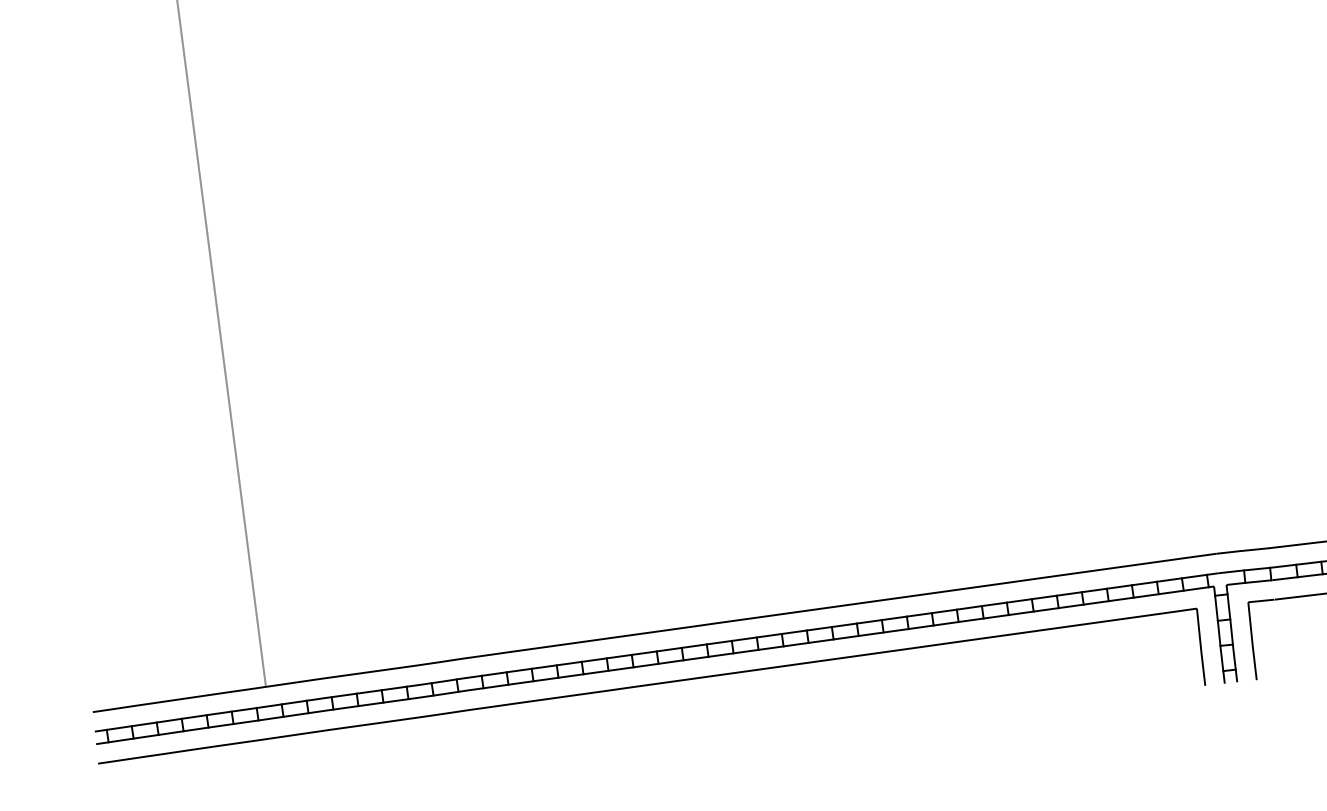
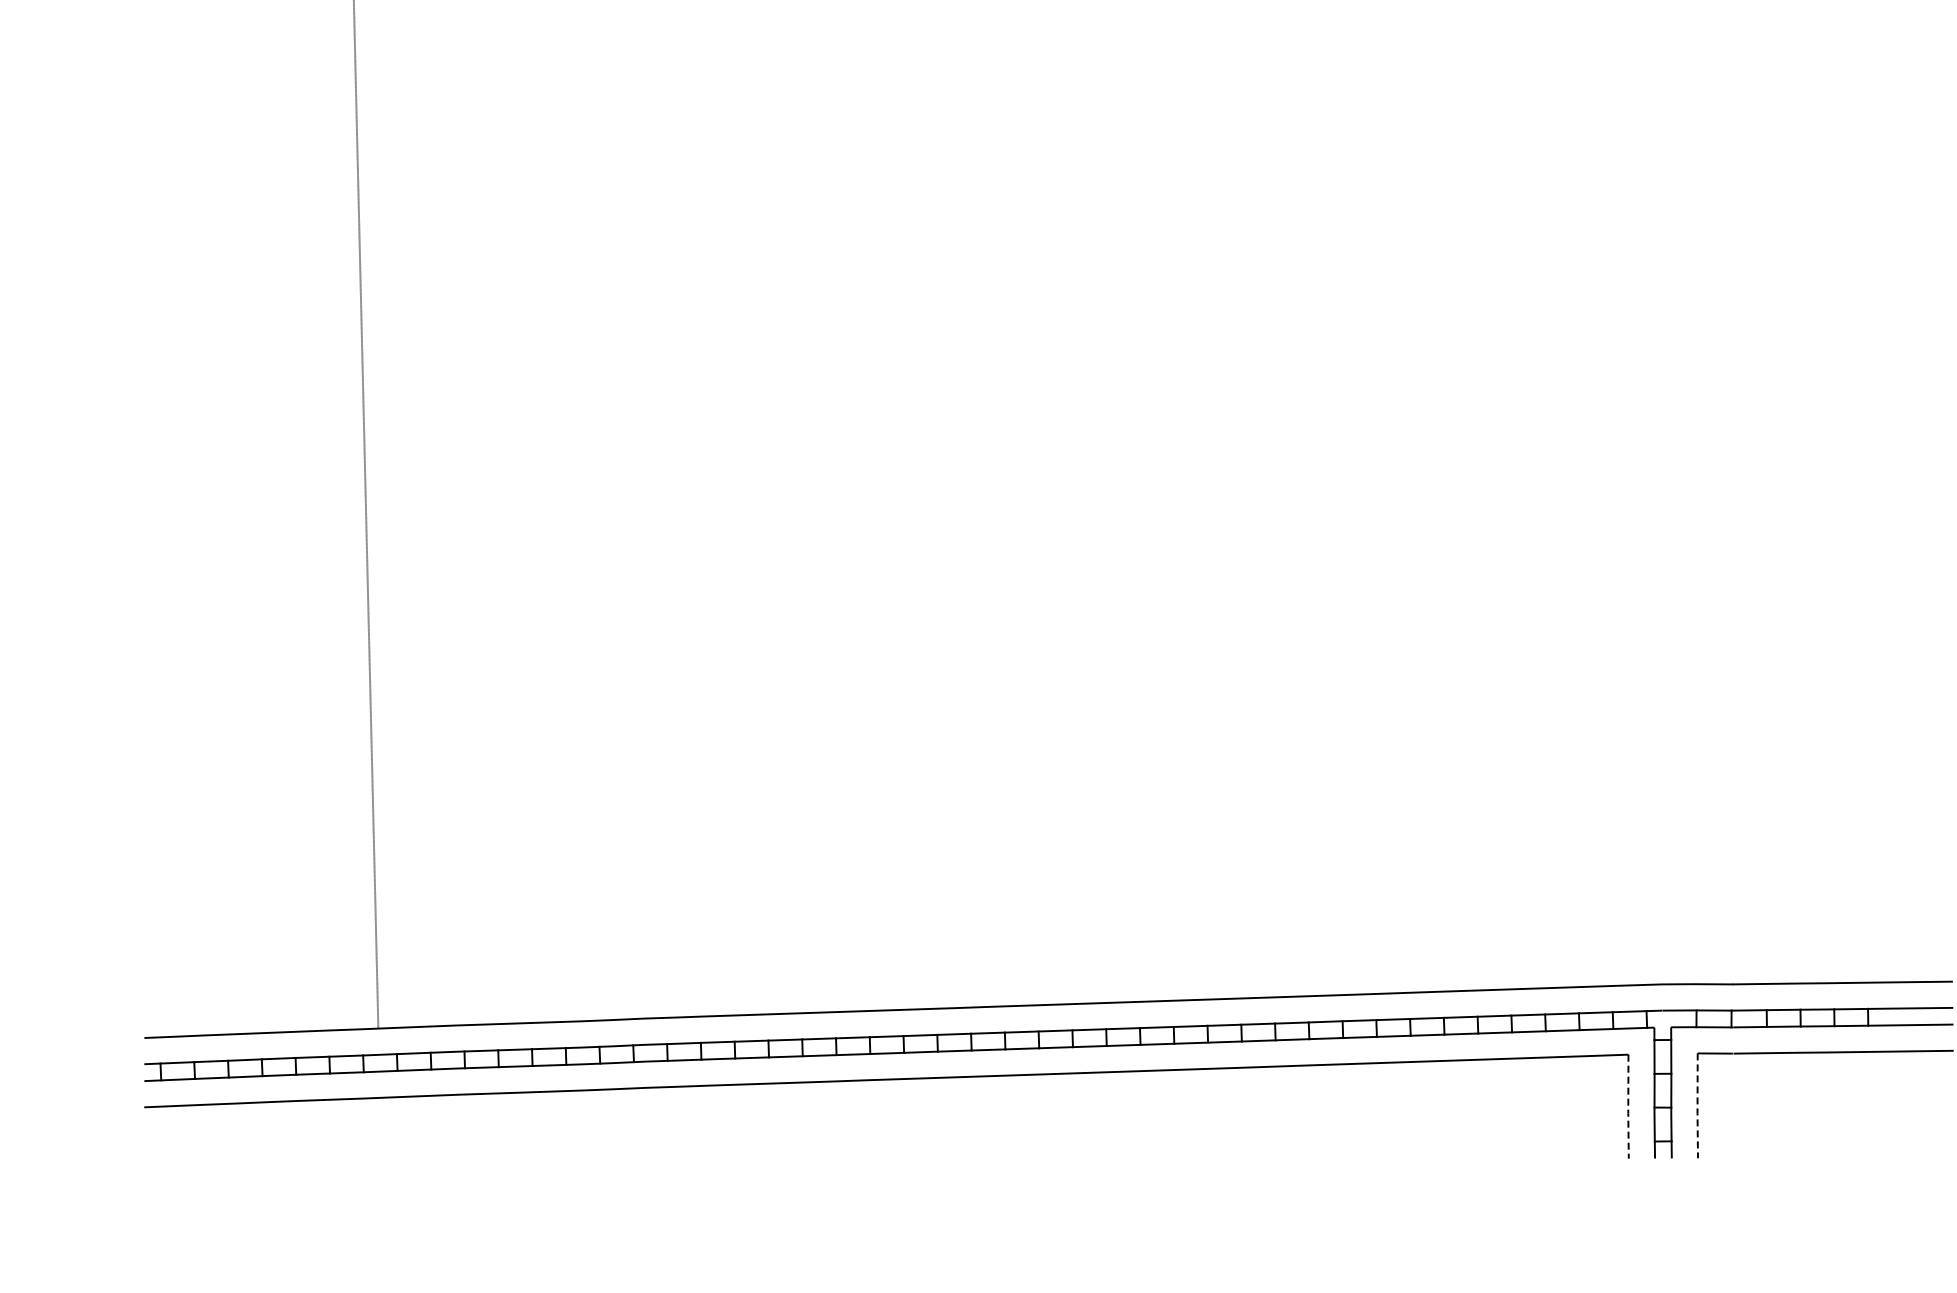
line: (1252, 642) -> (1697, 1107), solid -> dashed
line: (1201, 647) -> (1628, 1107), solid -> dashed

